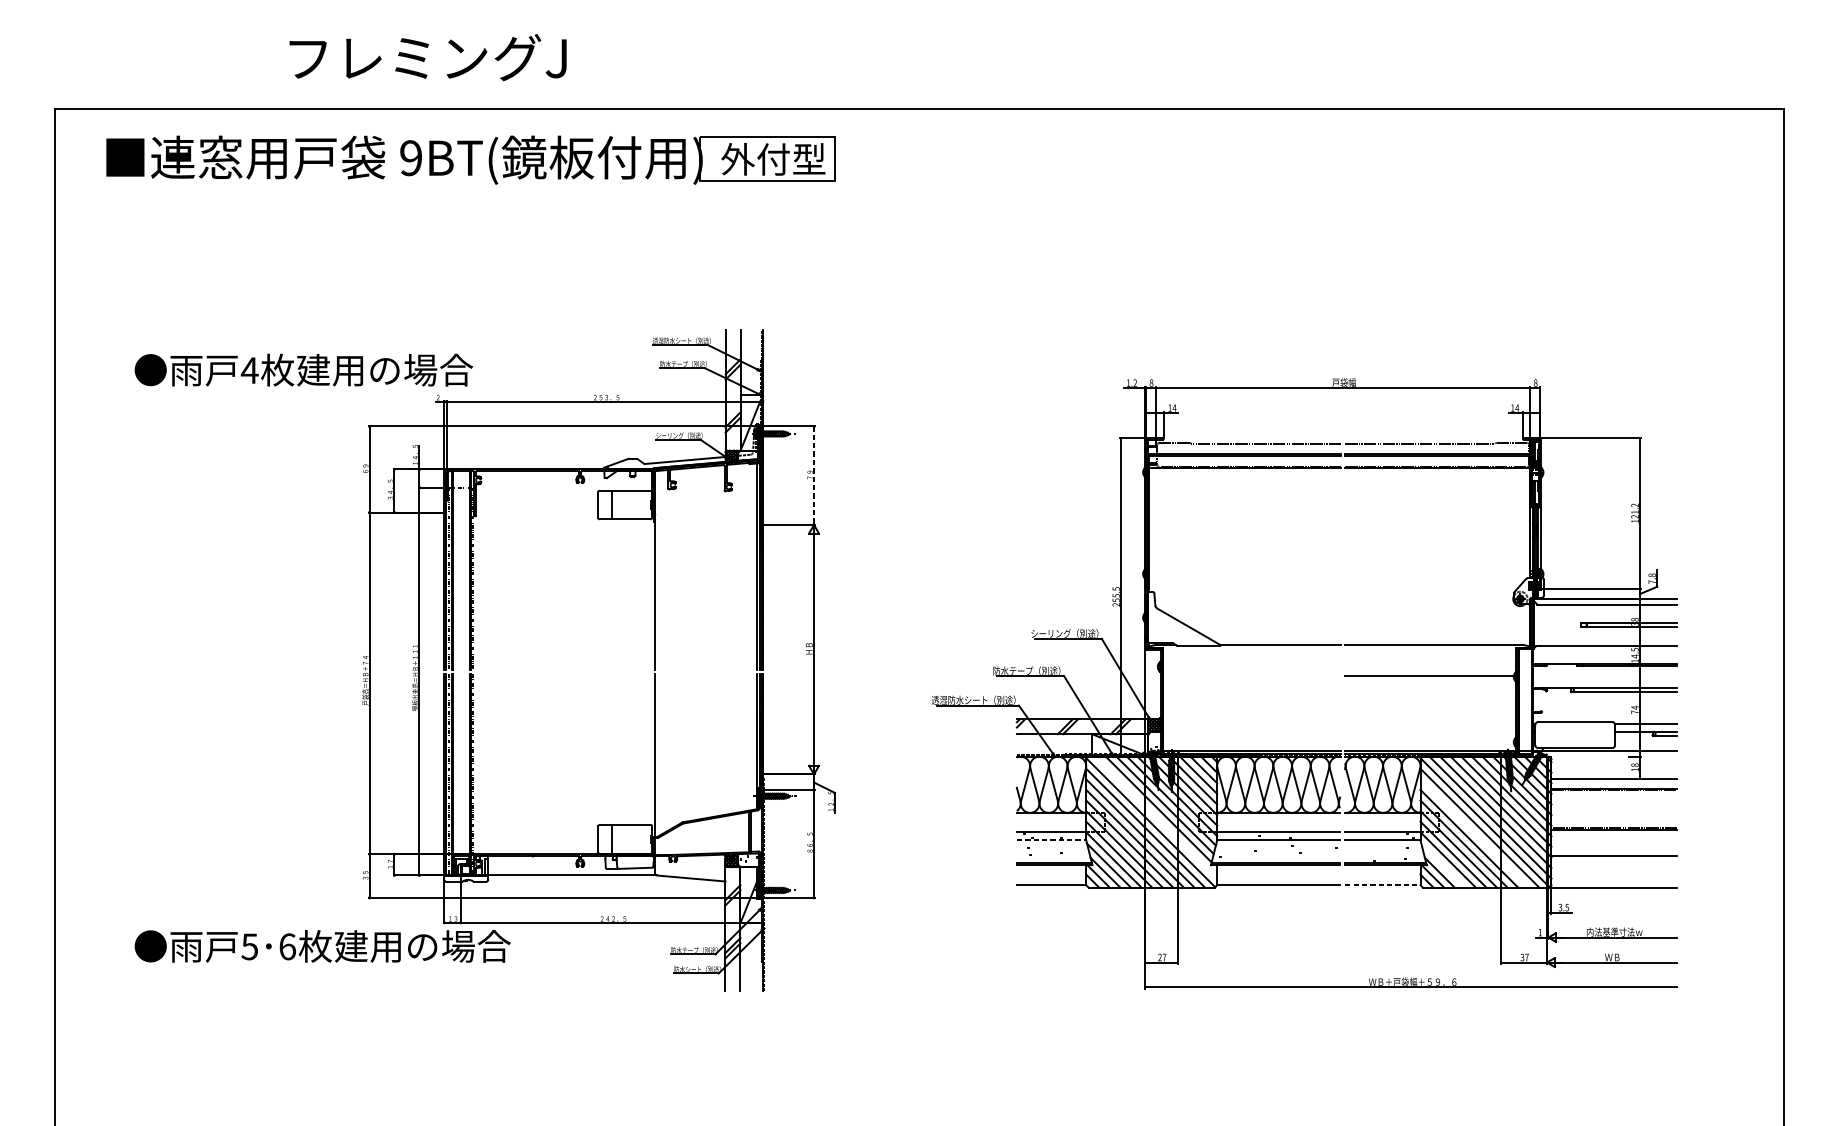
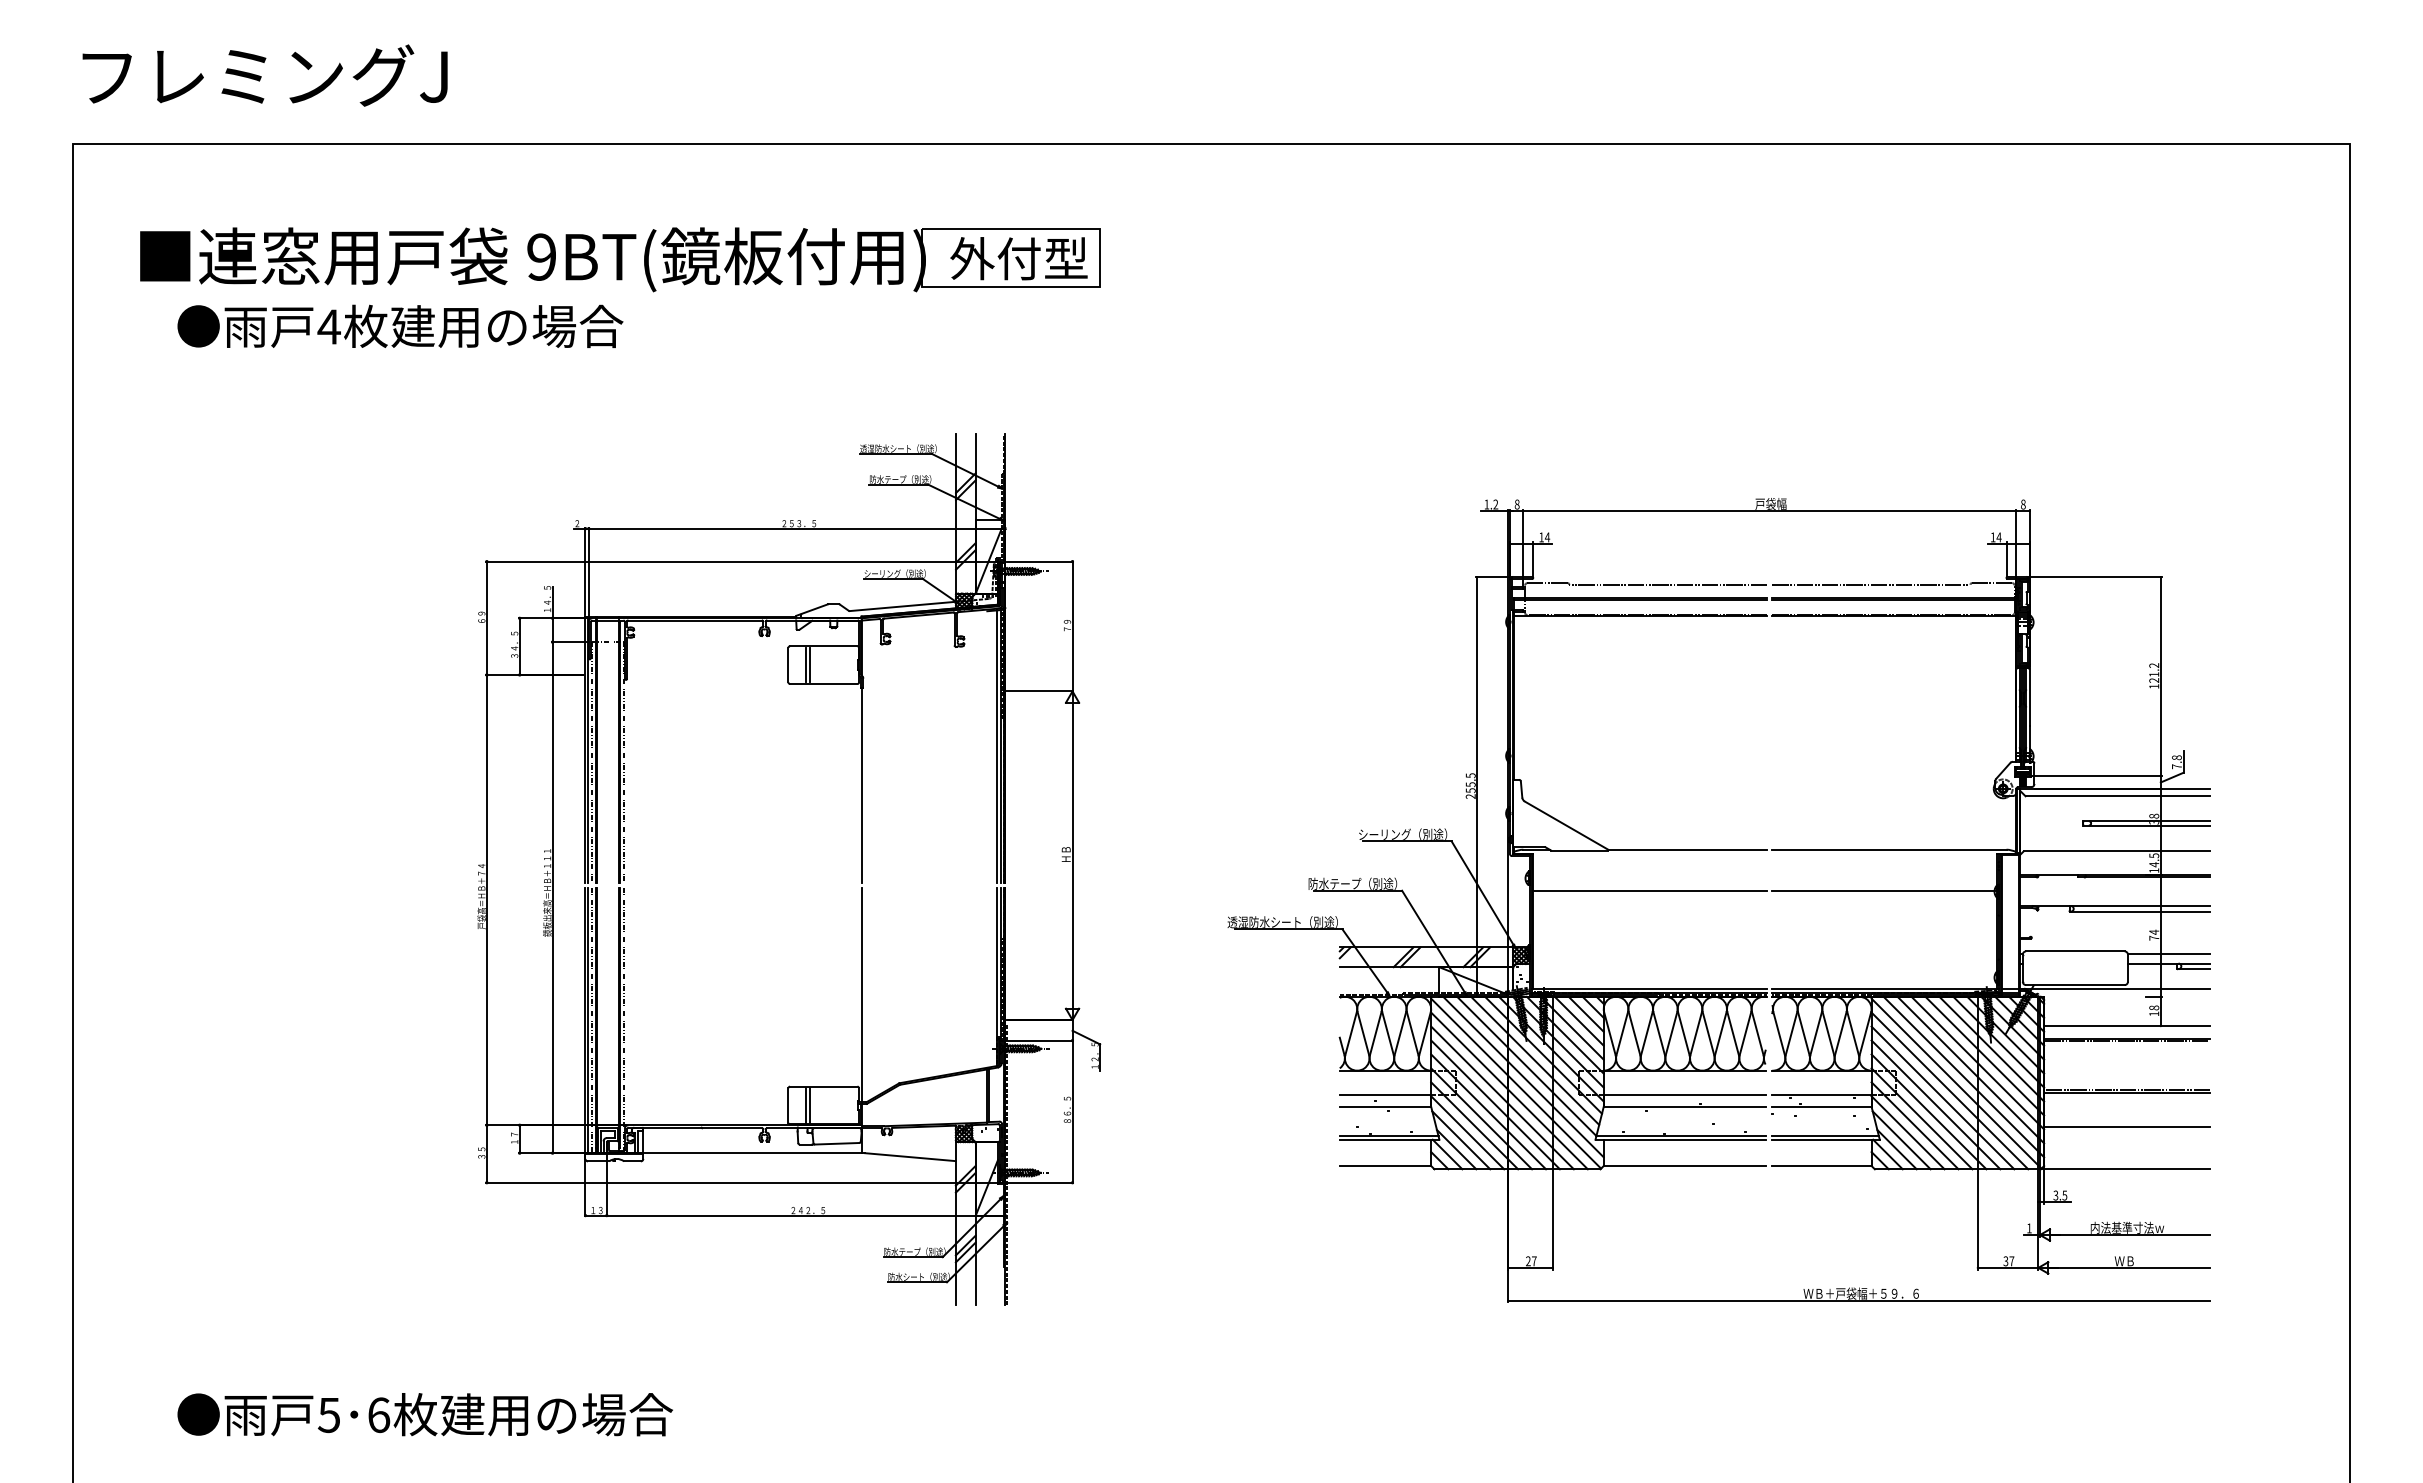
text: (427, 57) -> (264, 75), moved
part: (470, 159) -> (620, 259), moved
text: (303, 369) -> (400, 325), moved
line: (813, 475) -> (1072, 626), dashed -> solid
line: (615, 504) -> (810, 664), added
line: (1251, 676) -> (1649, 890), added
line: (1156, 817) -> (1523, 1076), added
line: (1474, 833) -> (1942, 1097), added
line: (615, 839) -> (810, 1105), added
line: (1051, 840) -> (1385, 1106), dashed -> solid
line: (1443, 865) -> (1901, 1140), added
line: (1382, 885) -> (1821, 1166), dashed -> solid
text: (322, 946) -> (424, 1414), moved

